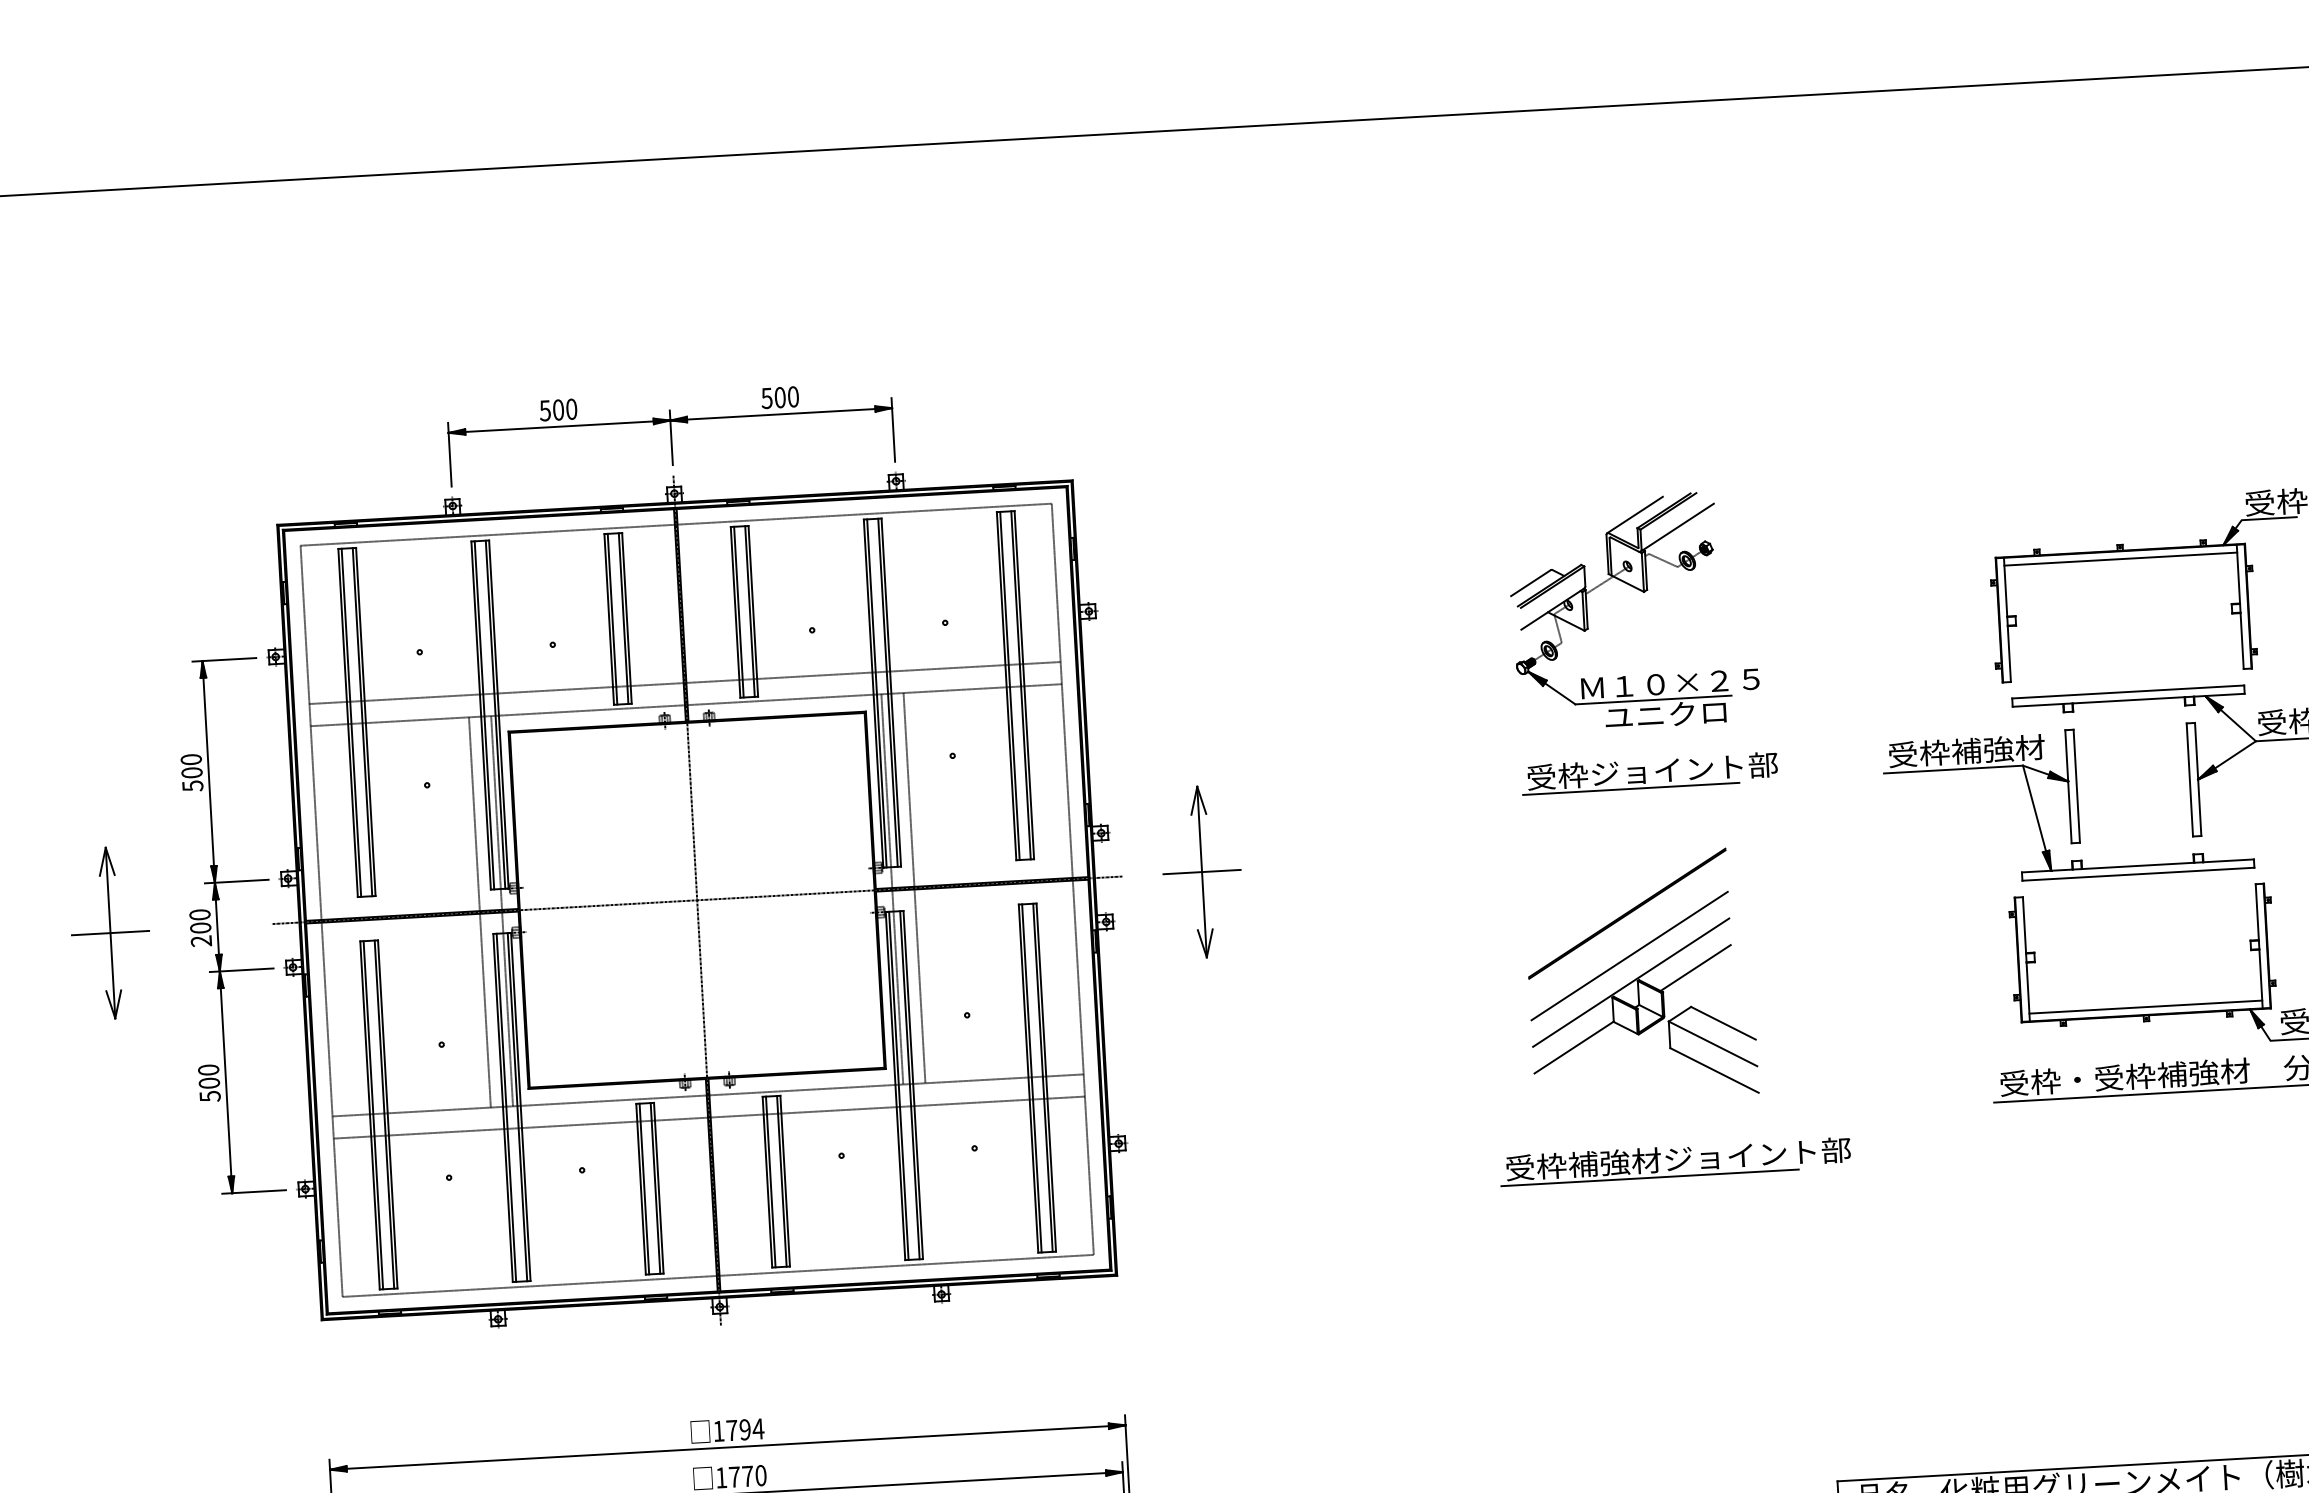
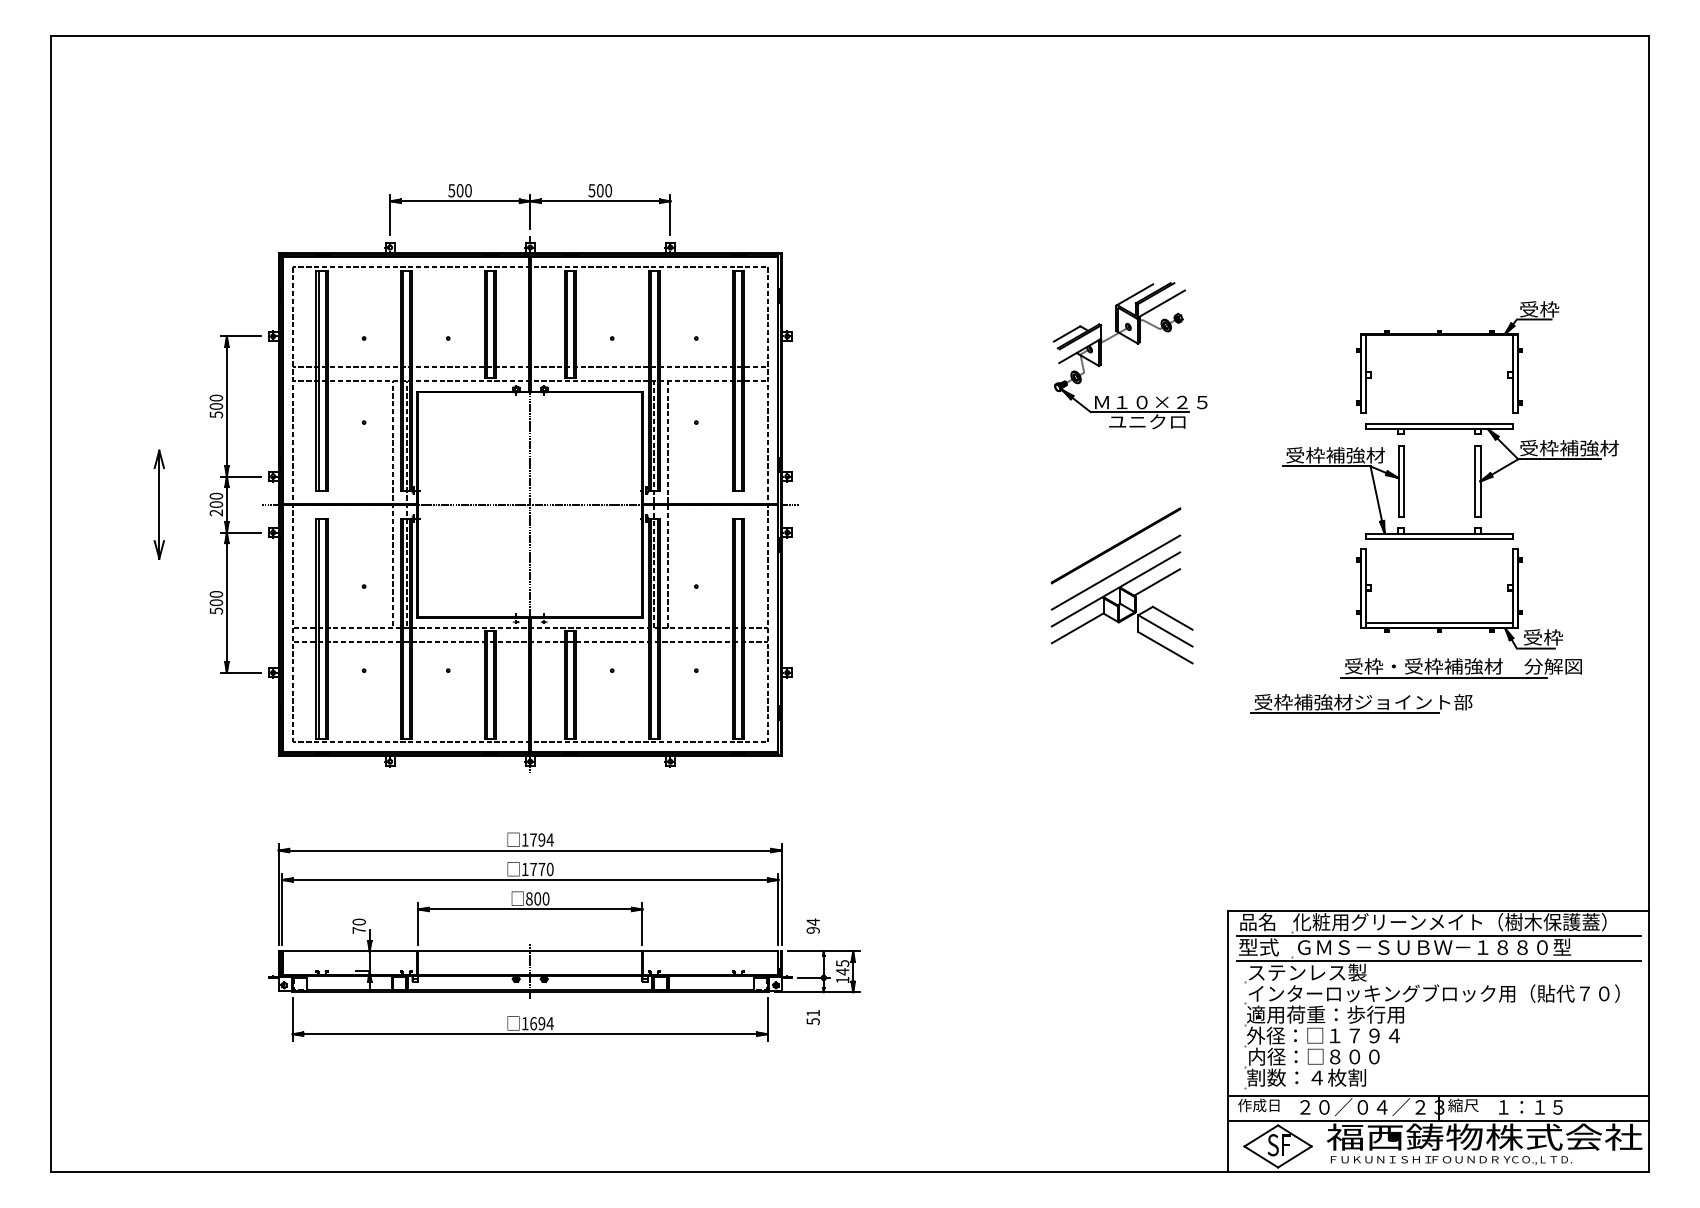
line: (2120, 558) -> (1439, 339), removed
part: (1648, 772) -> (1134, 457), removed
part: (1202, 871) -> (849, 504), removed
line: (109, 933) -> (158, 504), removed
part: (1675, 1161) -> (1361, 703), moved

